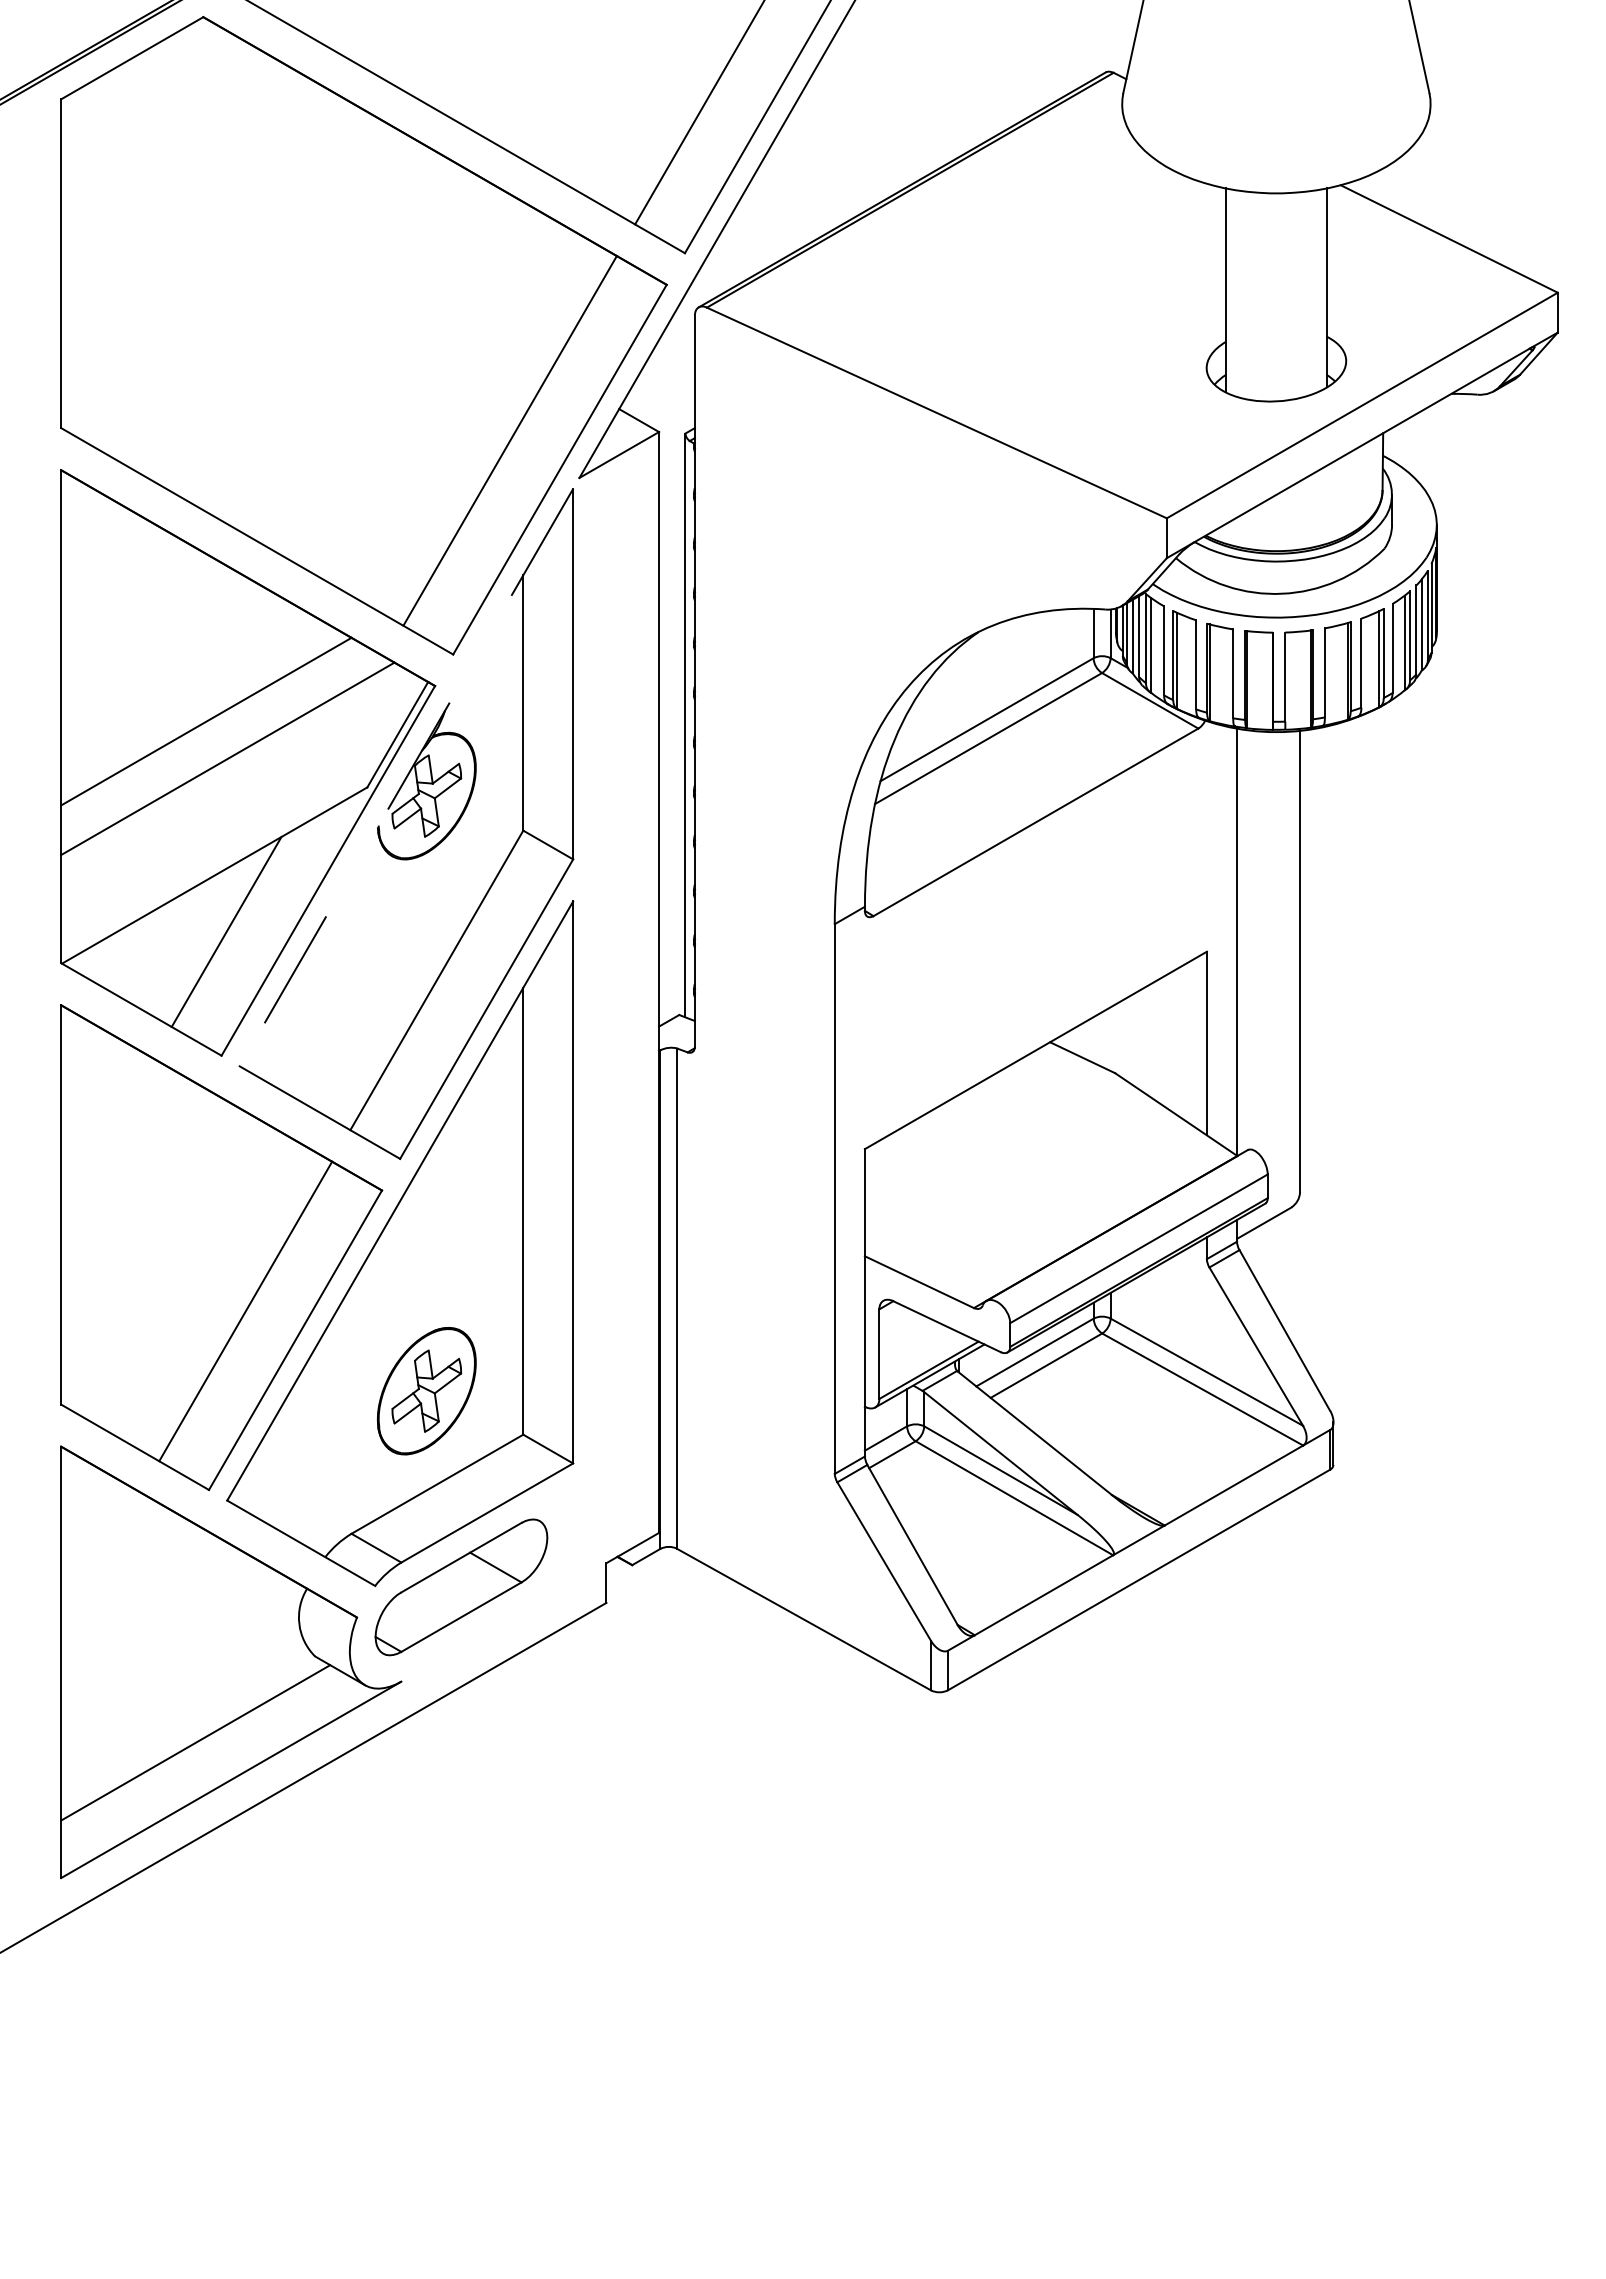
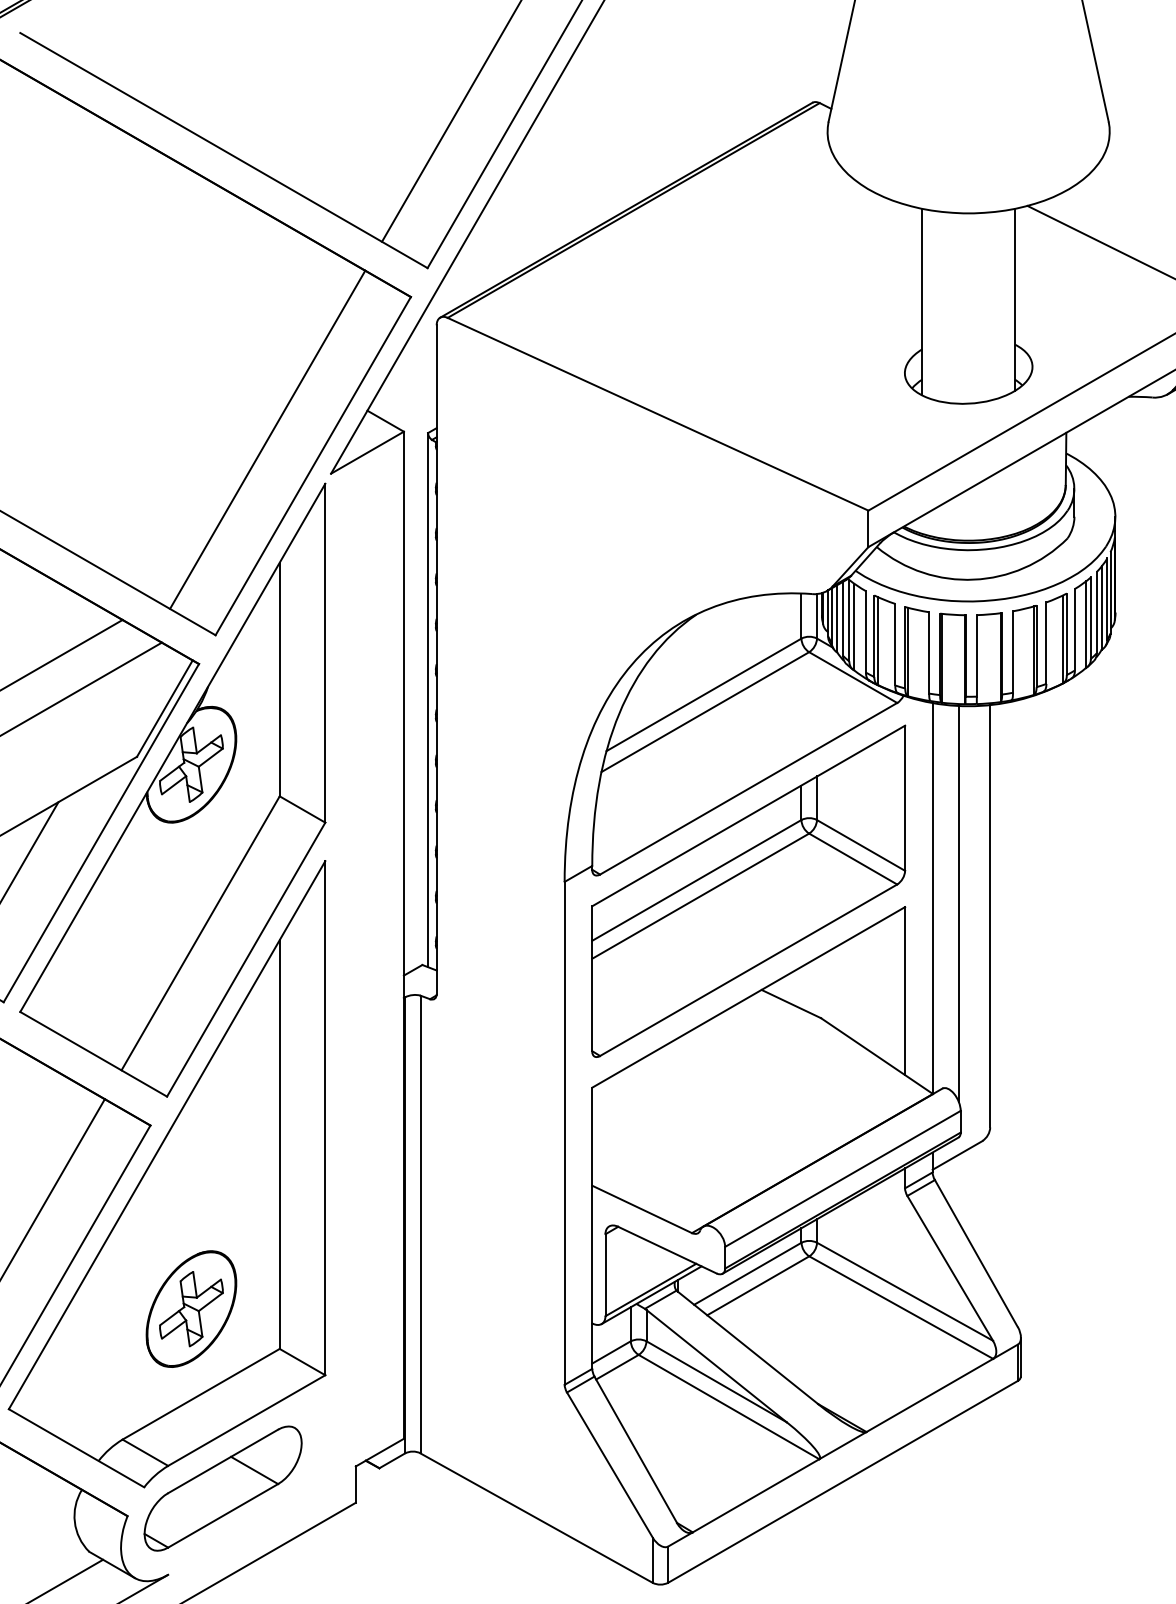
line: (406, 778) -> (172, 748), dashed -> solid
part: (1035, 934) -> (748, 891), added
line: (1265, 947) -> (958, 903), added

